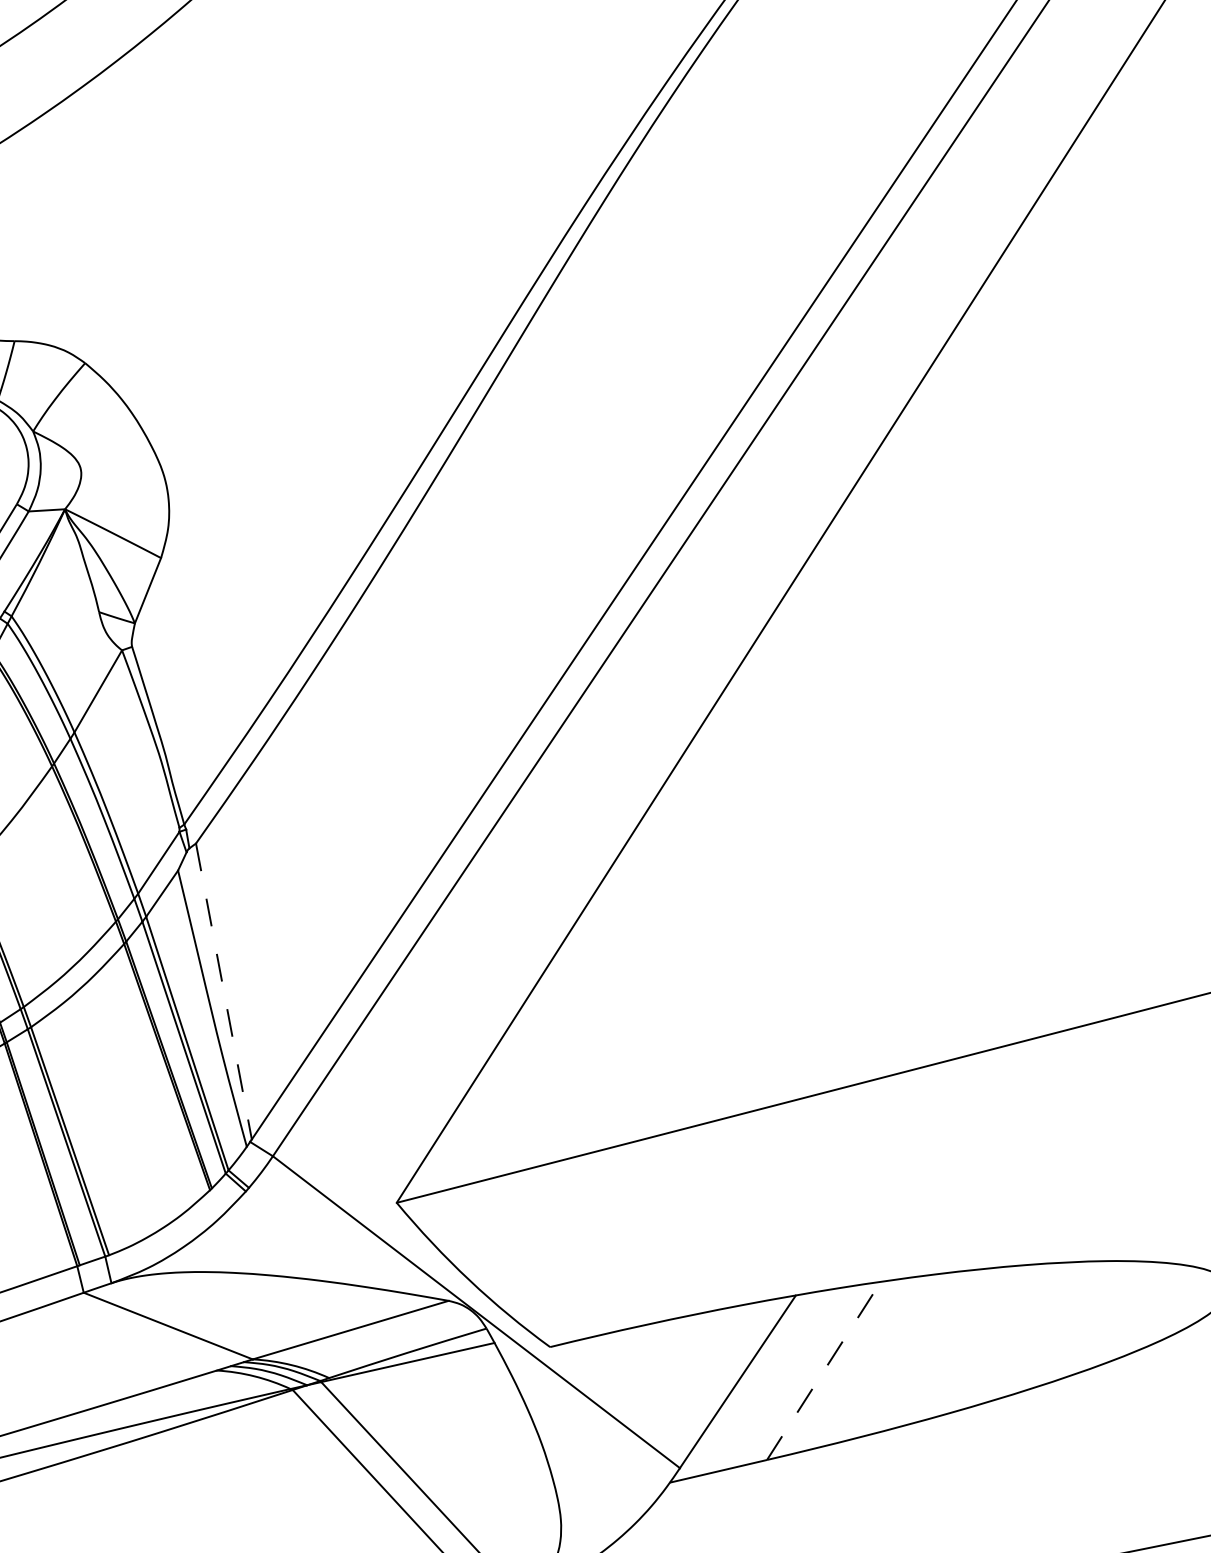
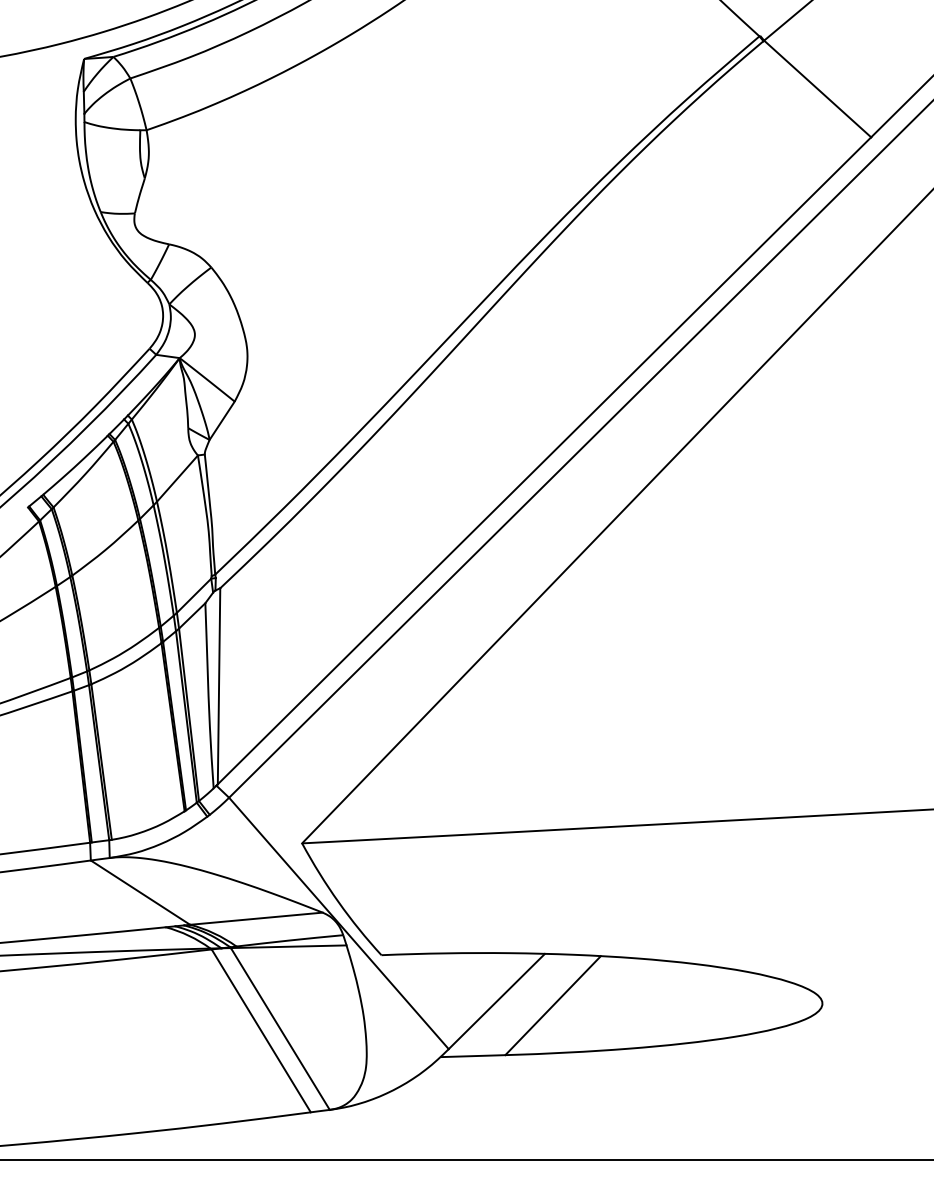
line: (224, 991) -> (219, 686), dashed -> solid
line: (824, 1370) -> (553, 1005), dashed -> solid

